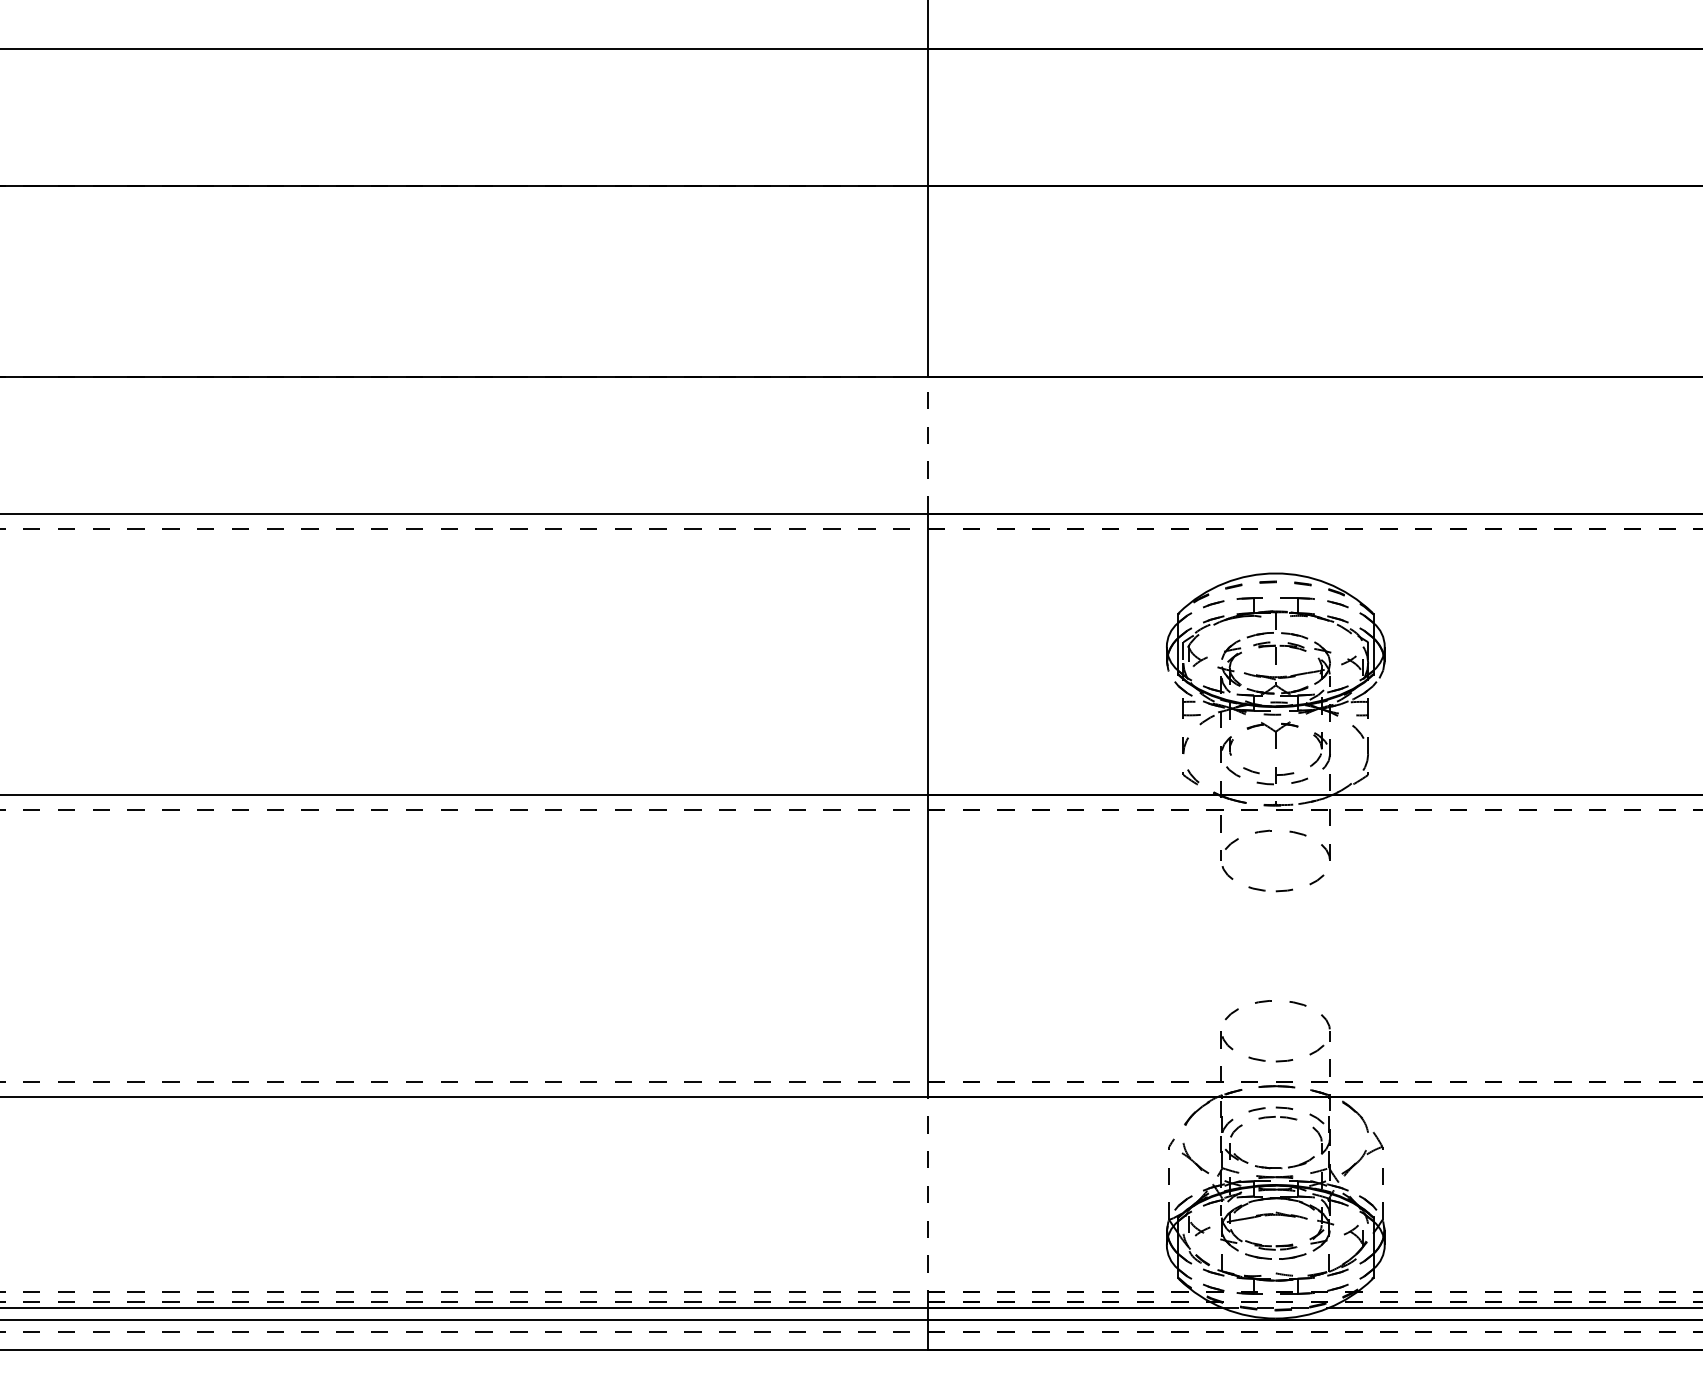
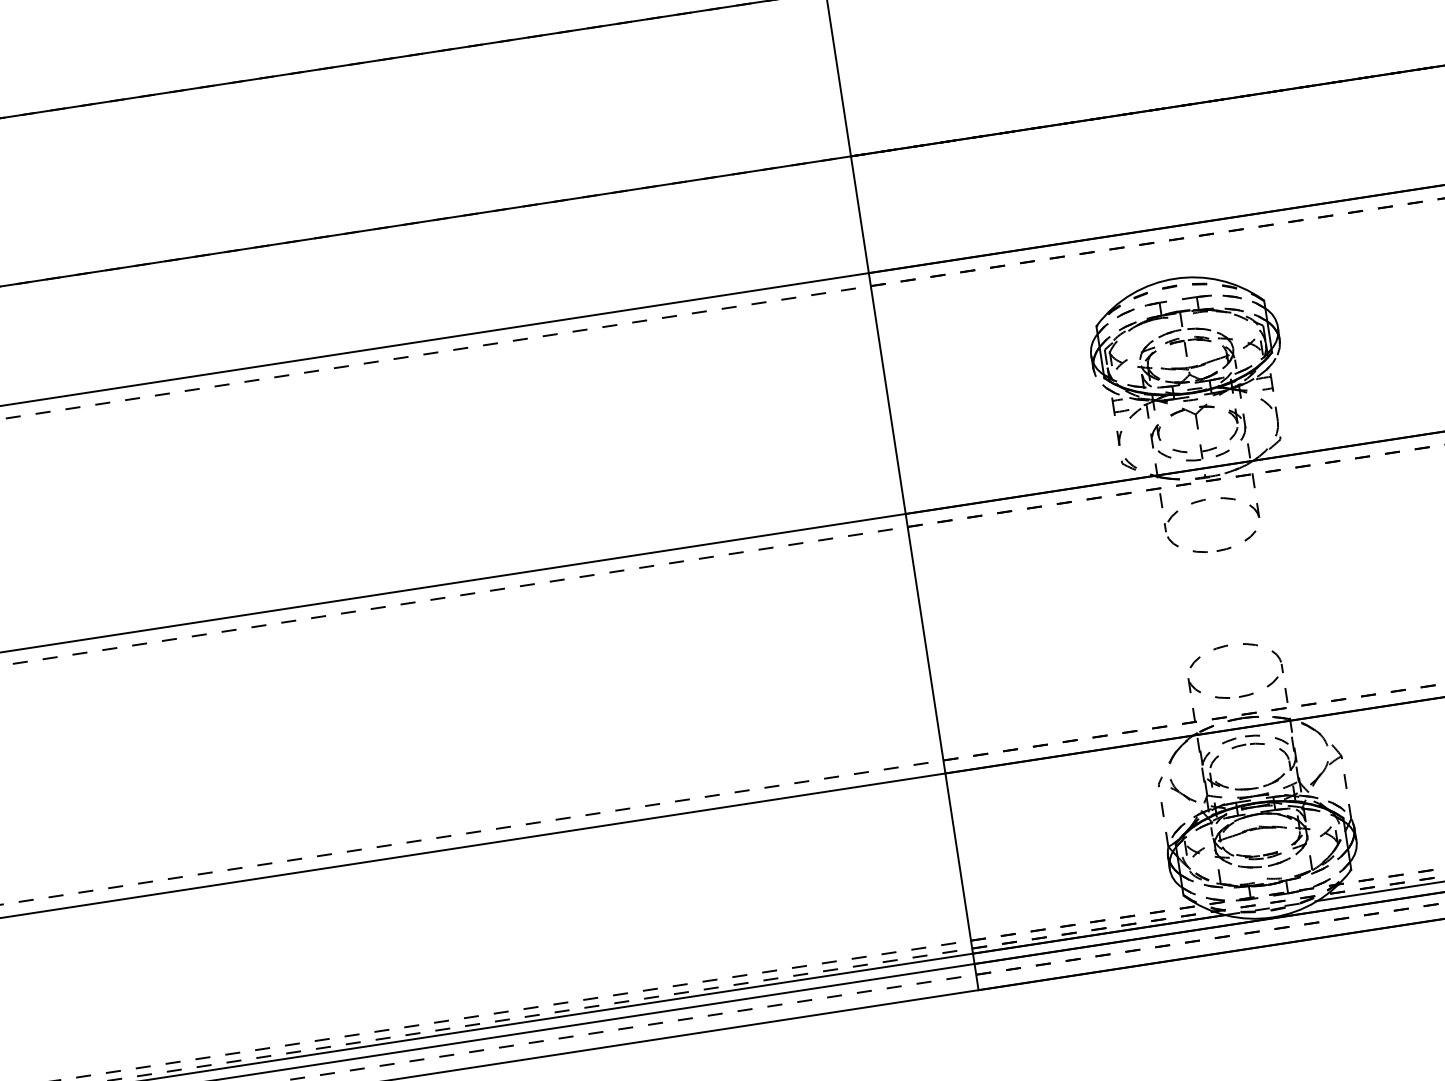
line: (927, 445) -> (859, 214), dashed -> solid
line: (927, 1202) -> (958, 863), dashed -> solid

